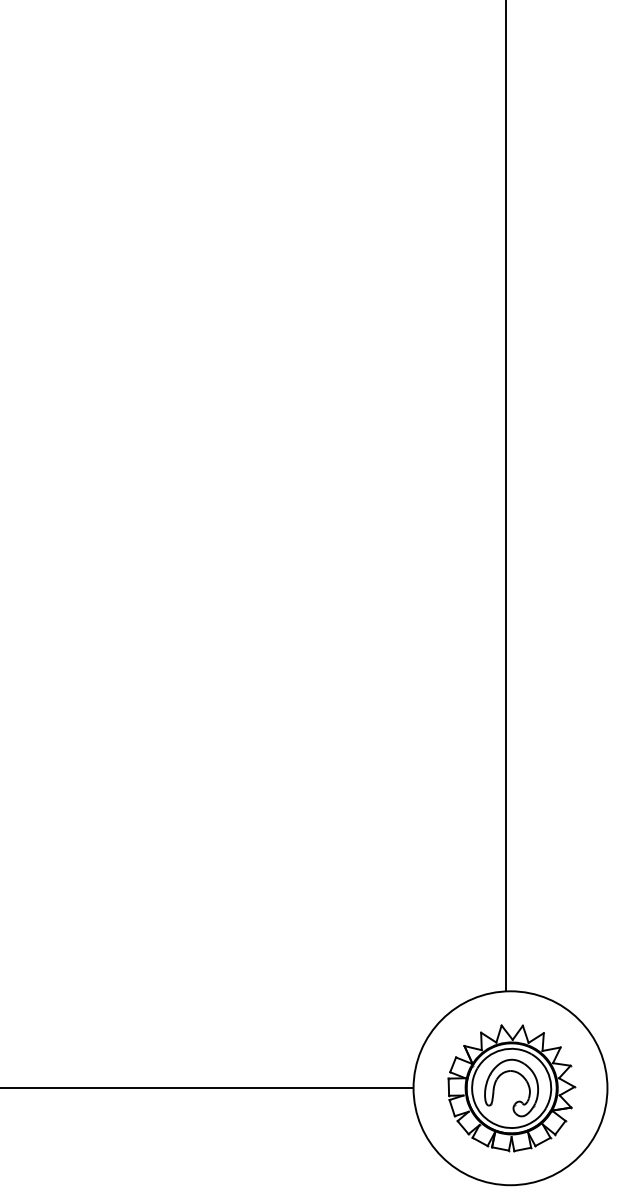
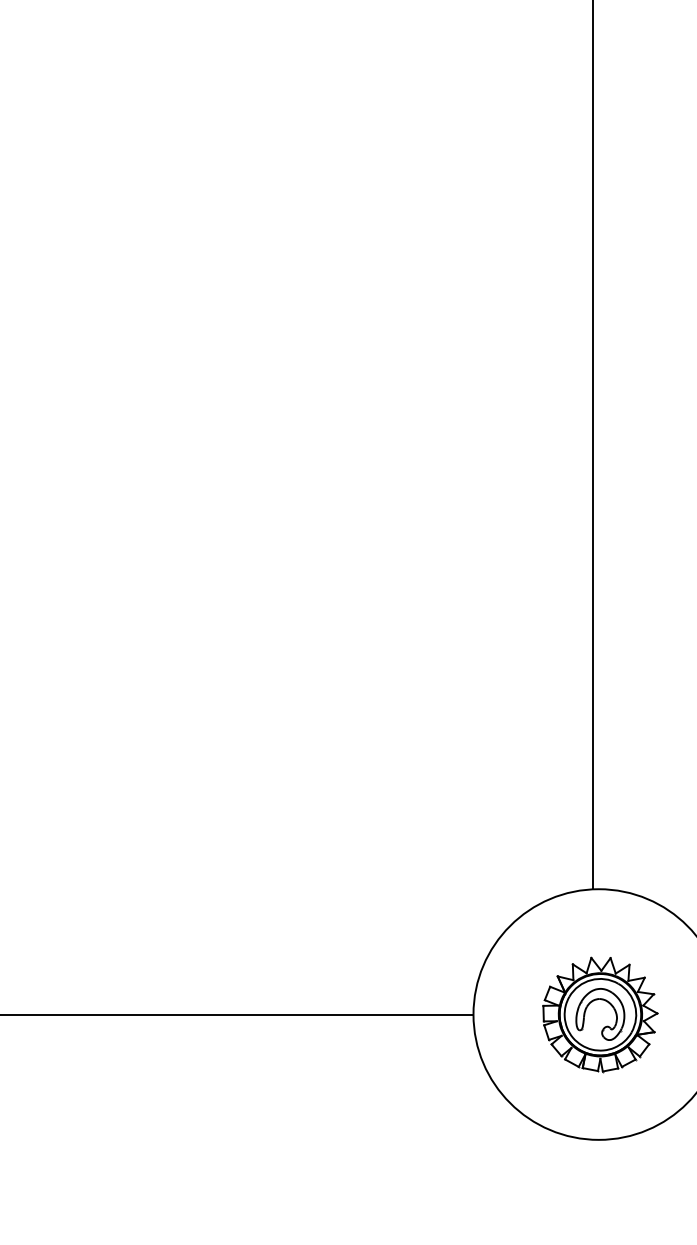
part: (511, 1088) -> (600, 1014), size x0.7

